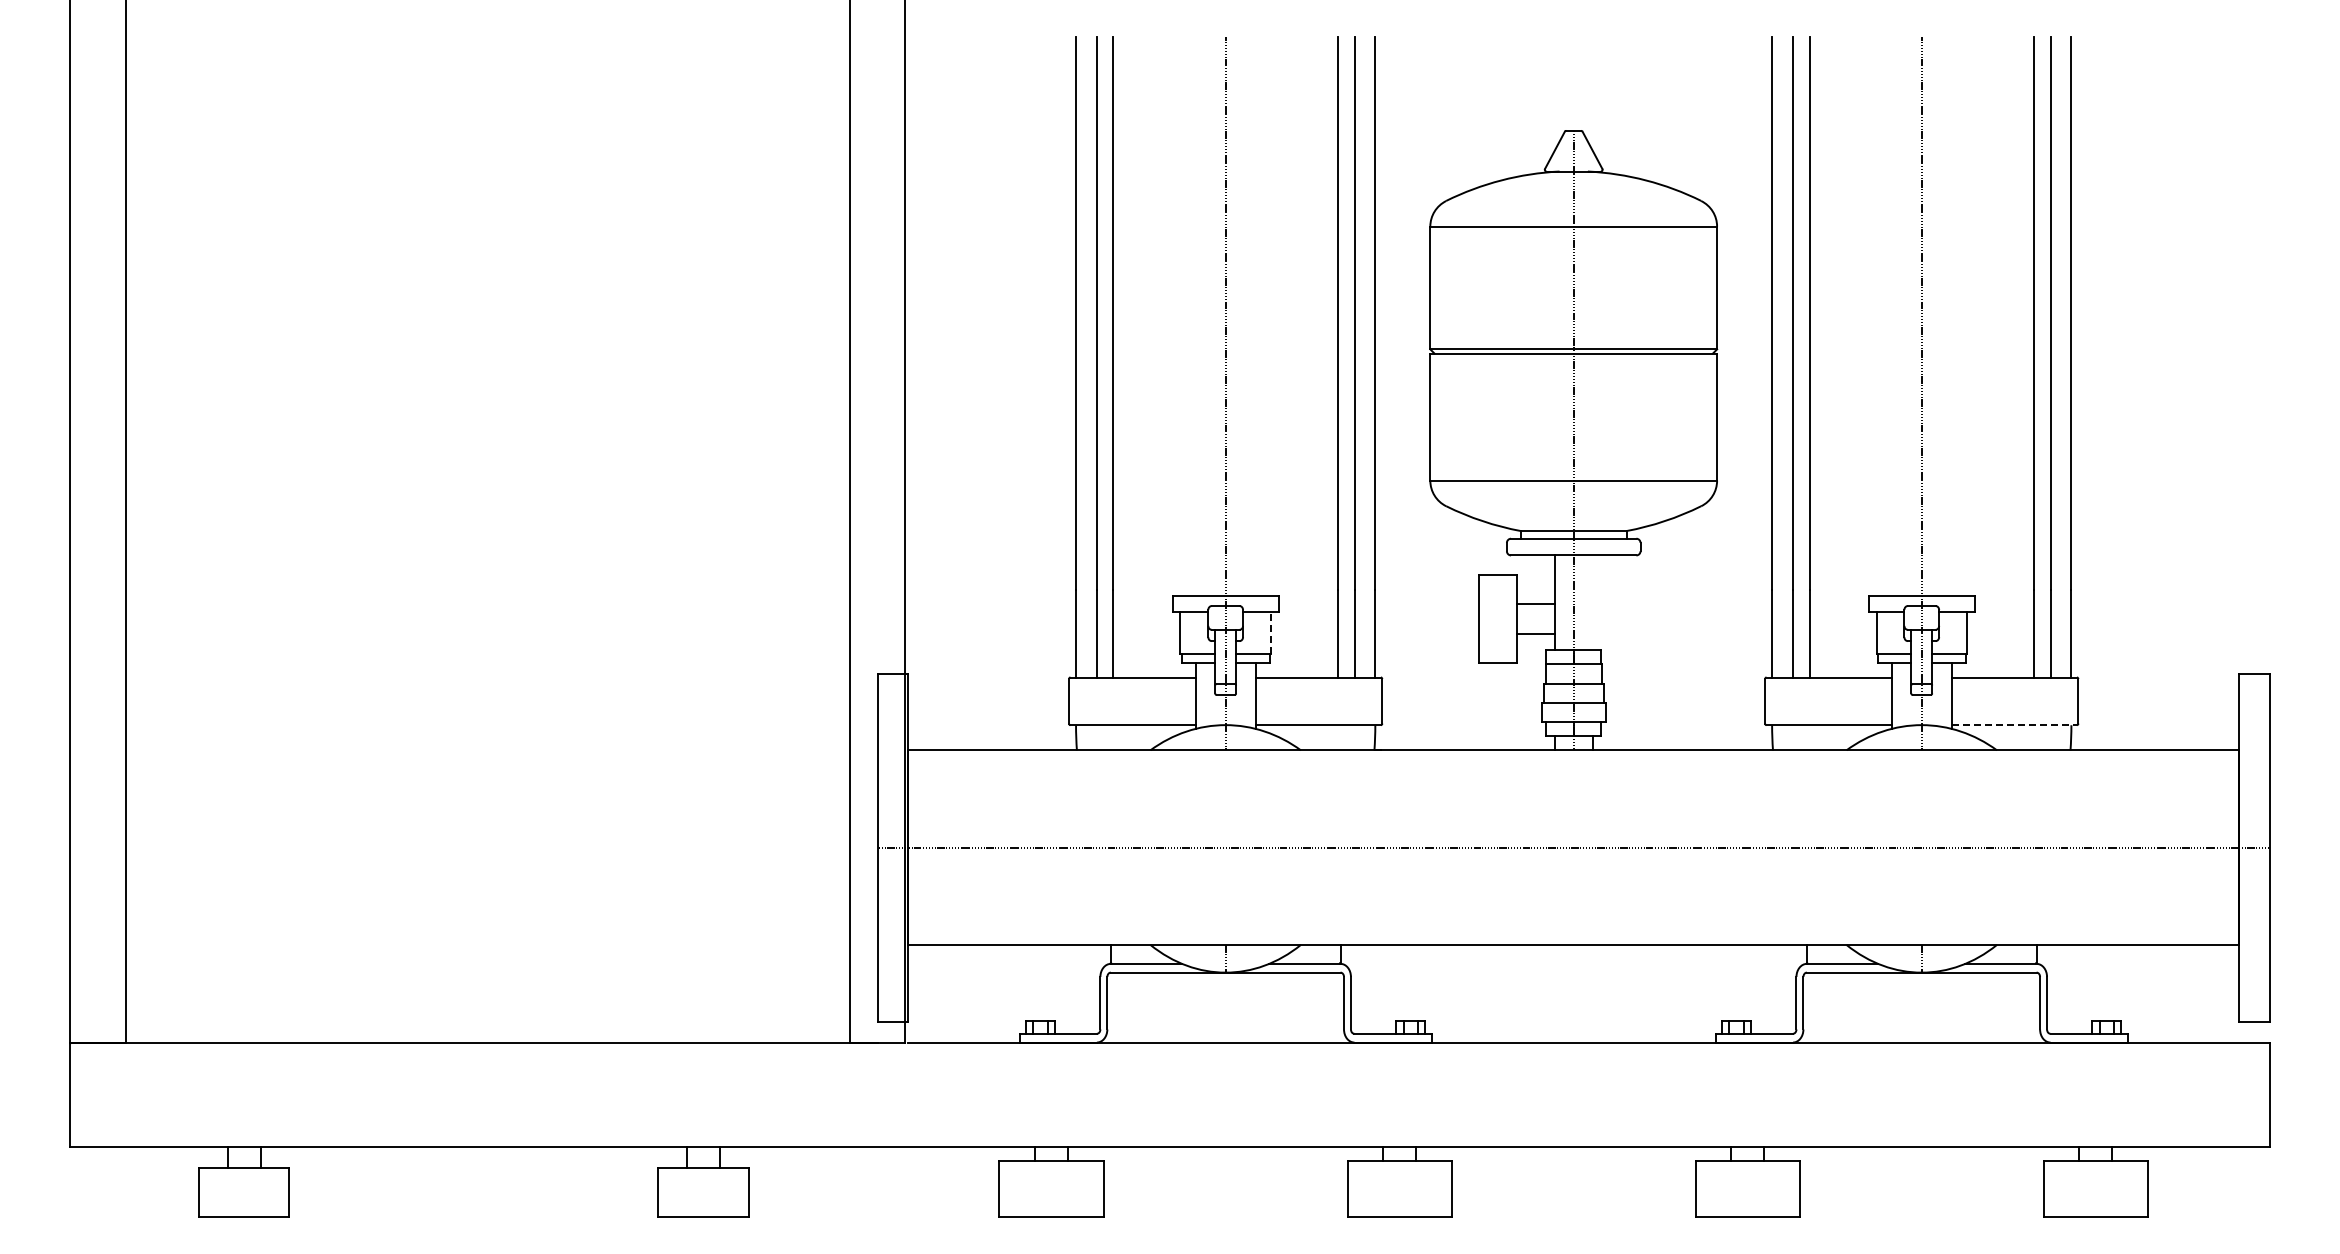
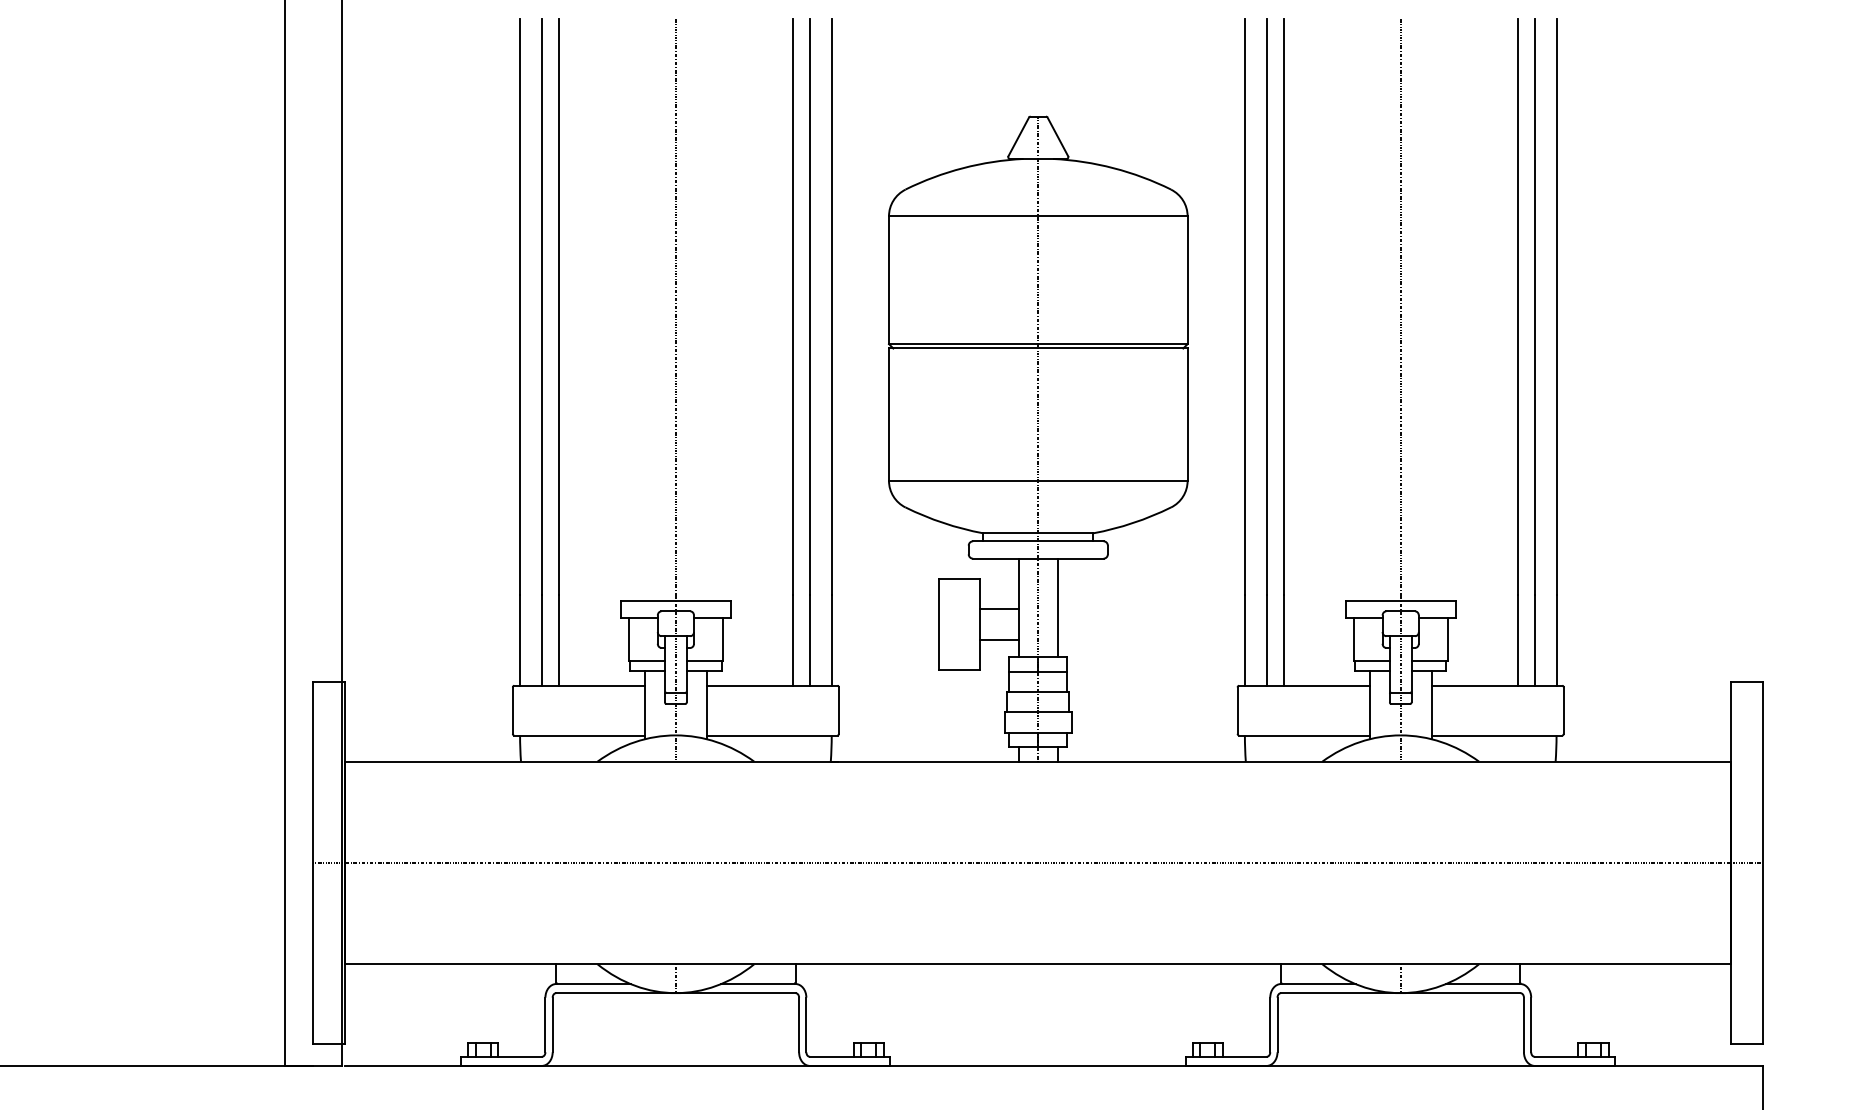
line: (1592, 602) -> (1057, 607), added
line: (1270, 633) -> (722, 639), dashed -> solid
line: (2014, 725) -> (1497, 735), dashed -> solid

